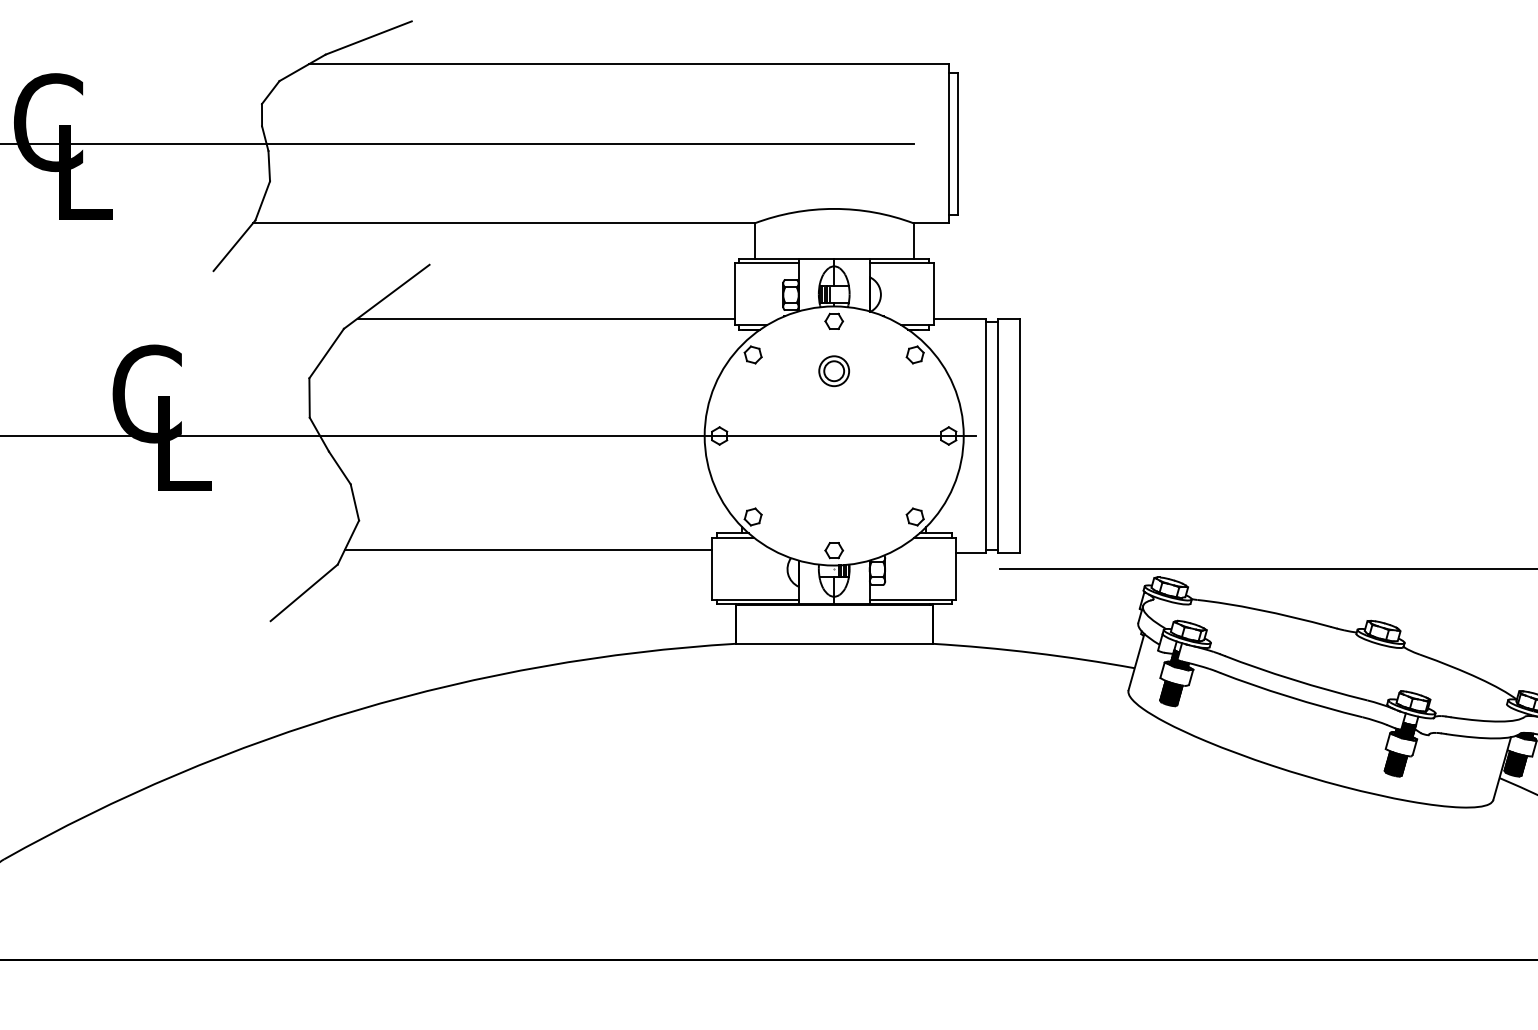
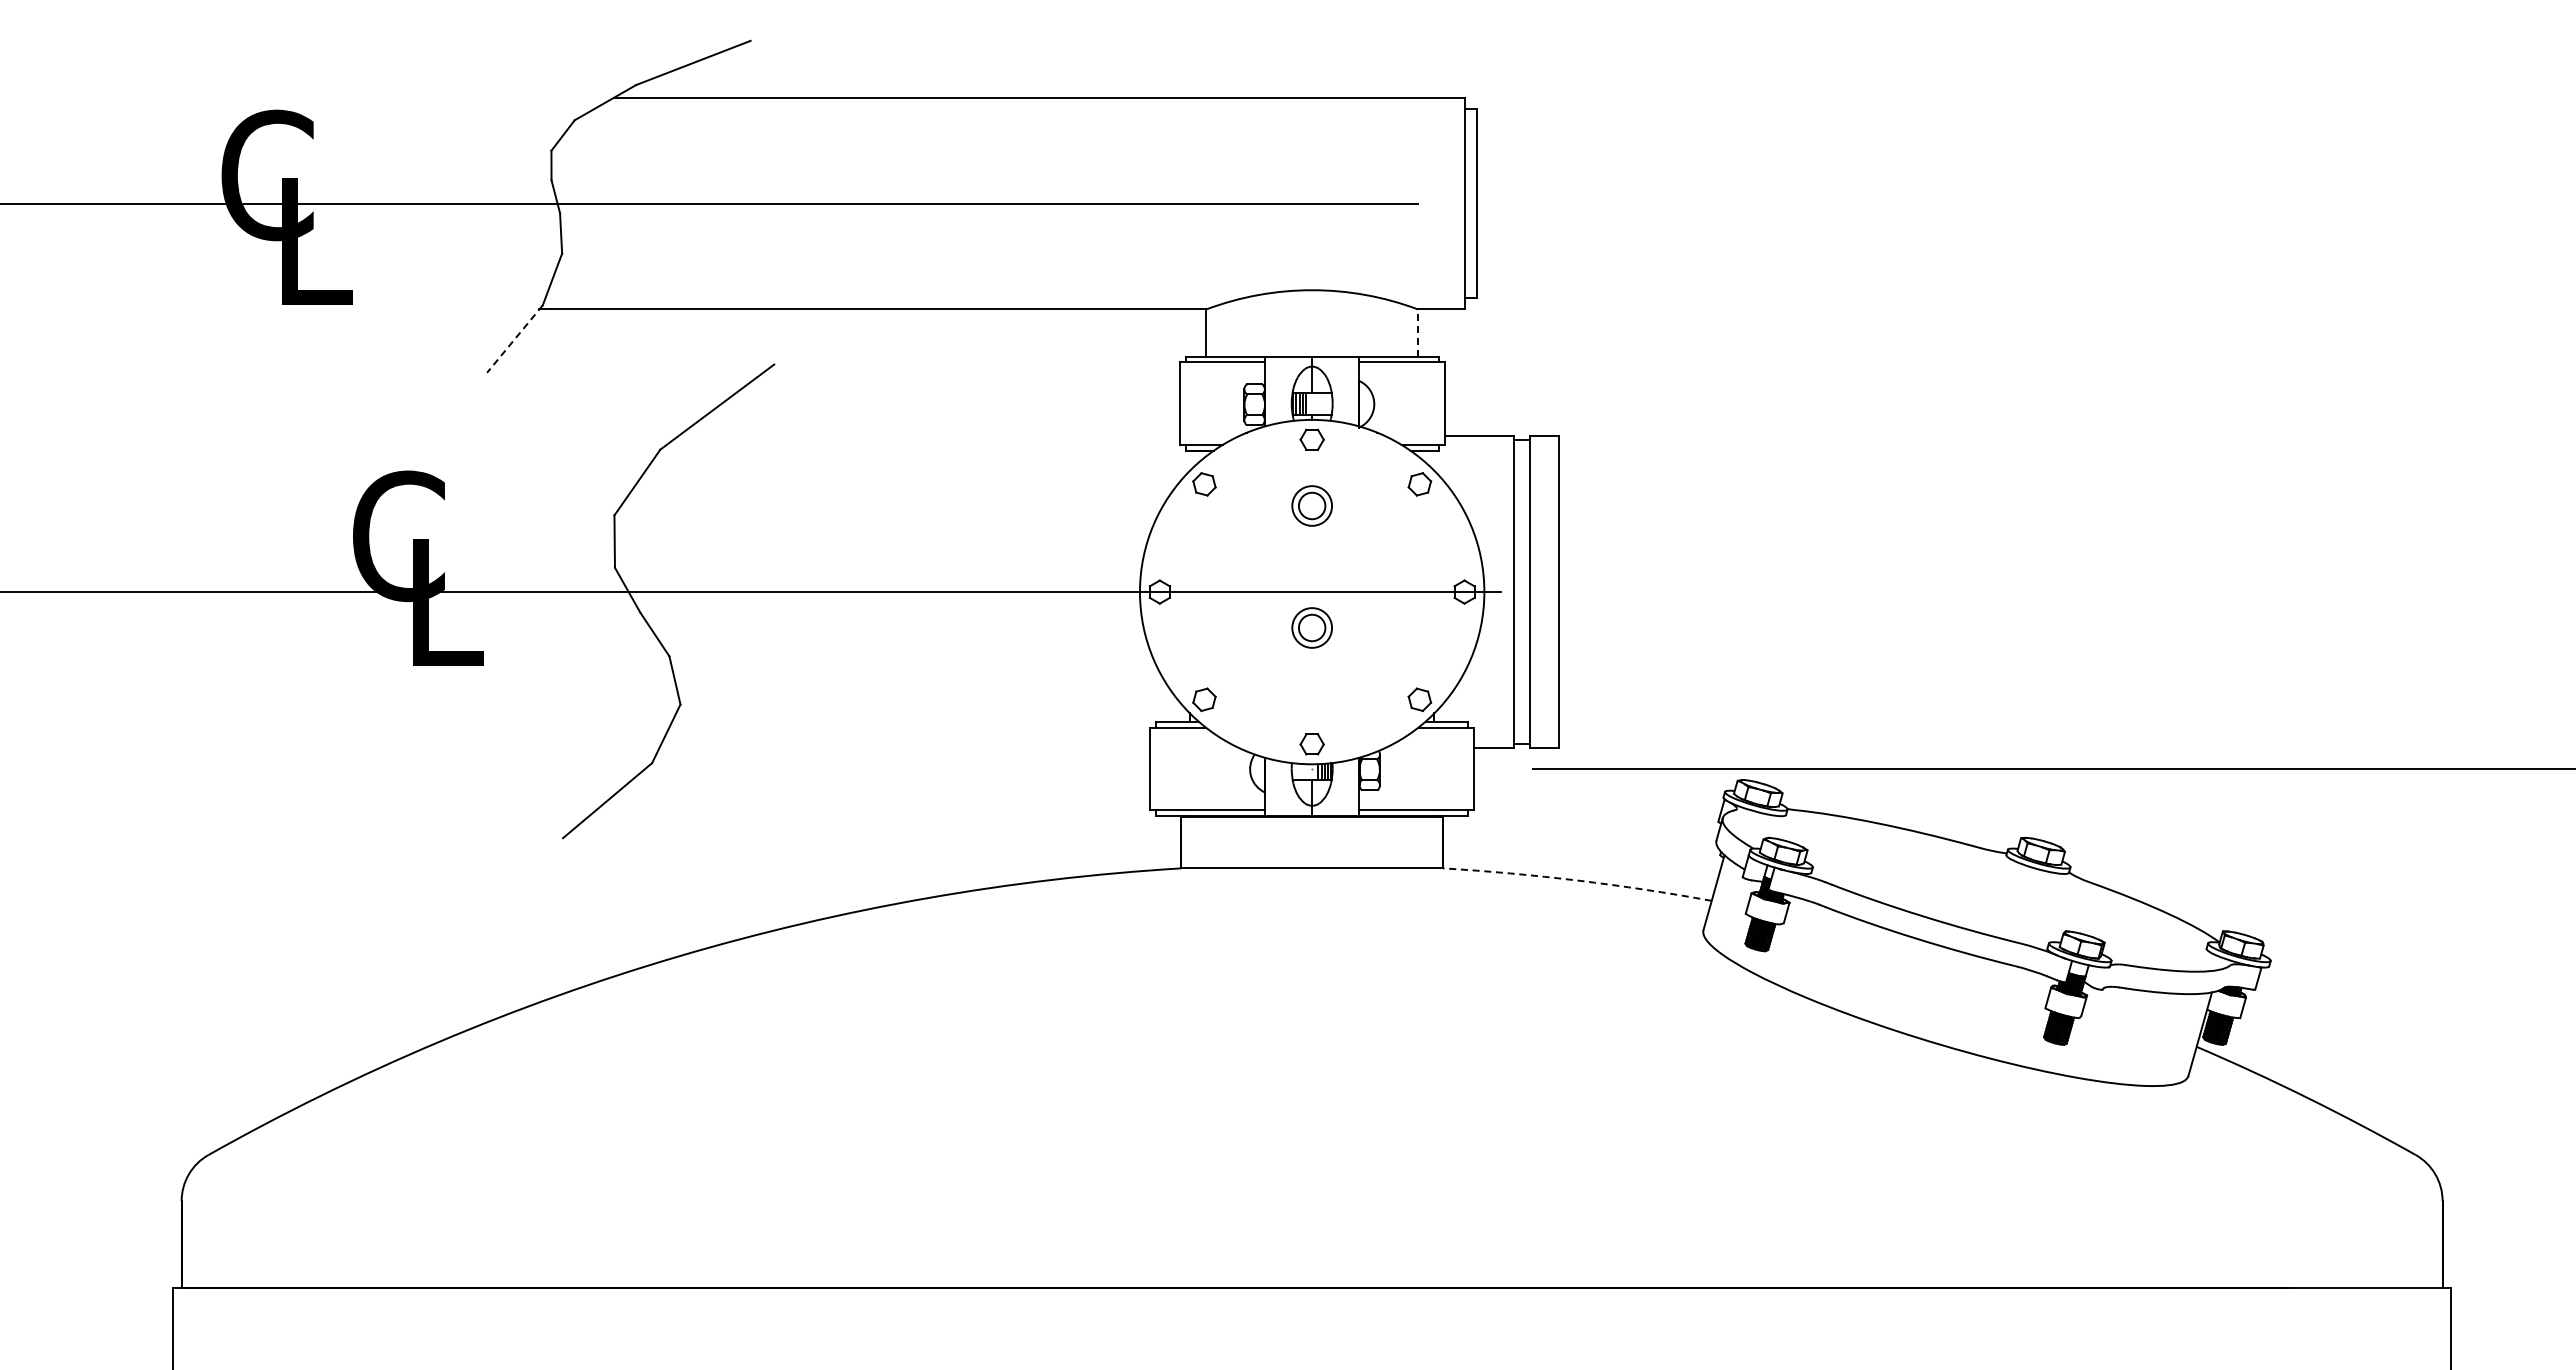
line: (914, 241) -> (1418, 333), solid -> dashed
line: (234, 245) -> (514, 339), solid -> dashed
line: (545, 318) -> (928, 436), removed
part: (833, 462) -> (1311, 627), added
line: (528, 550) -> (905, 744), removed
arc: (1033, 652) -> (1577, 880), solid -> dashed

